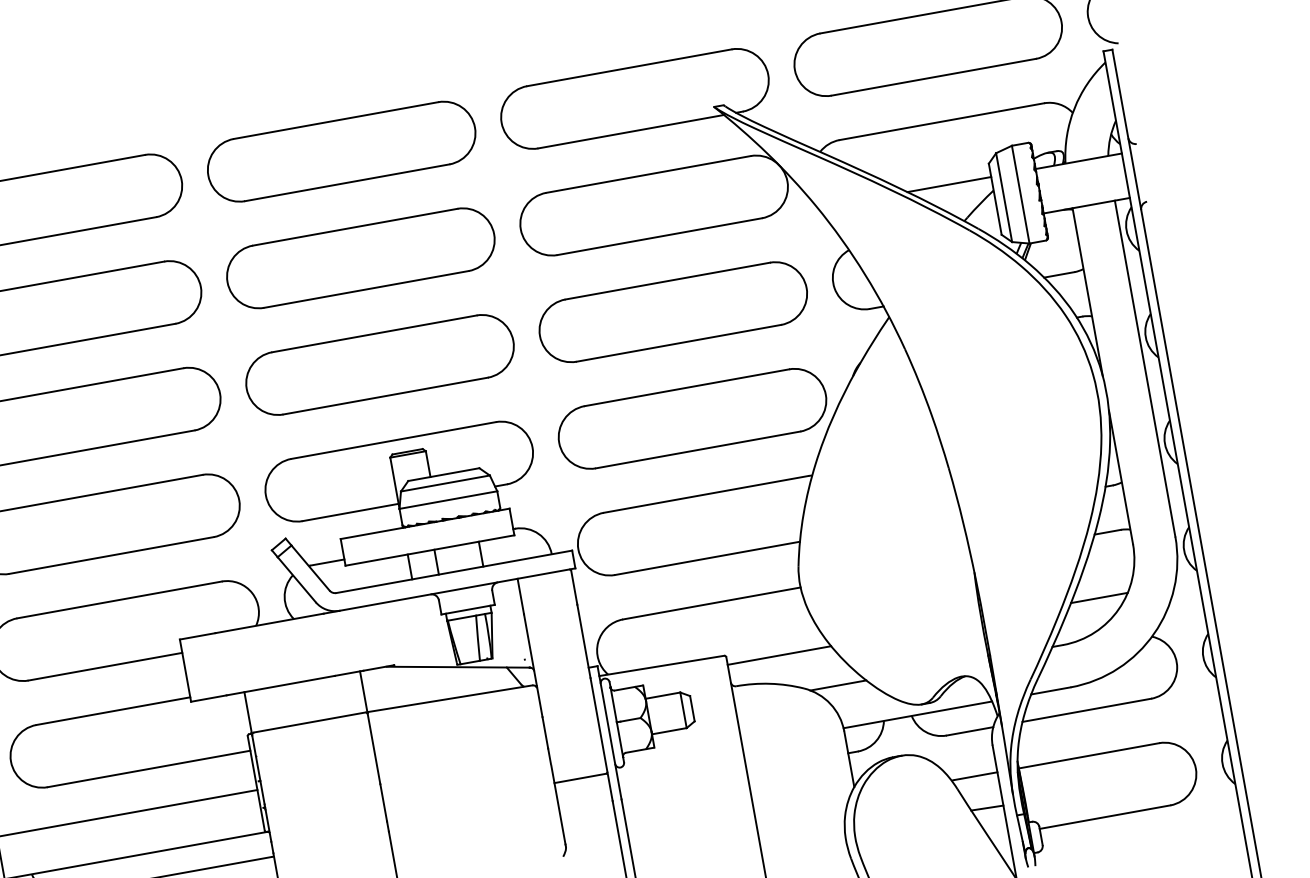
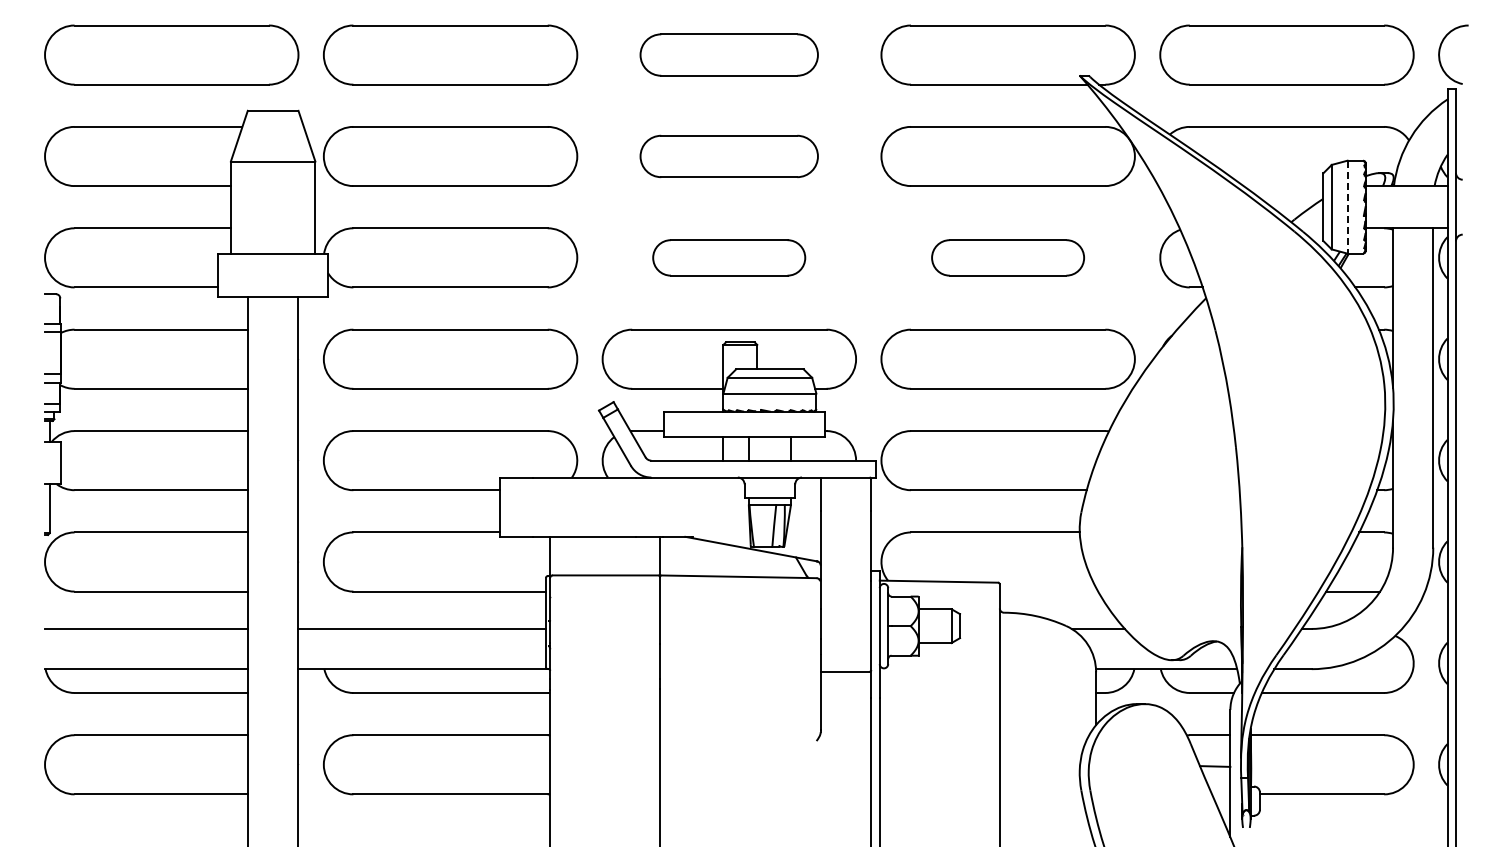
part: (340, 151) -> (728, 54), size x0.7
line: (949, 185) -> (1283, 186), removed
line: (1020, 195) -> (1347, 207), solid -> dashed
part: (359, 258) -> (728, 156), size x0.7
part: (672, 311) -> (1007, 257), size x0.6
part: (379, 364) -> (728, 257), size x0.6
line: (778, 655) -> (1048, 591), removed

